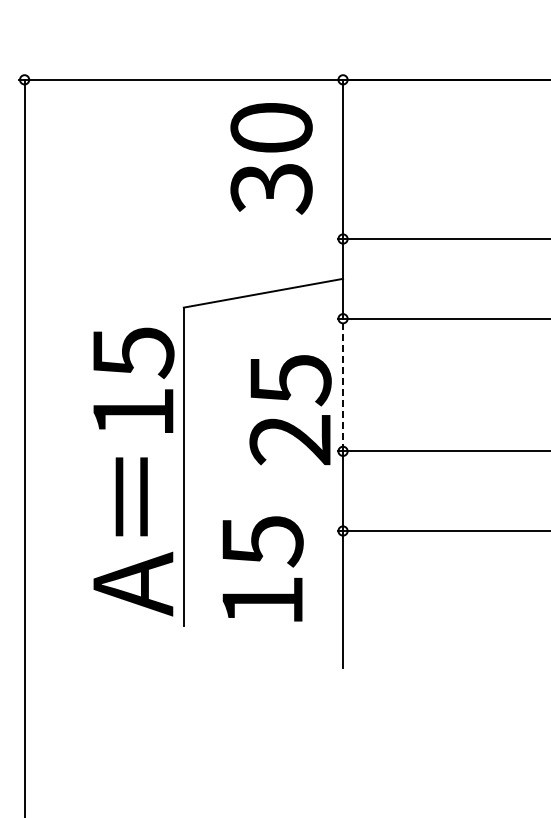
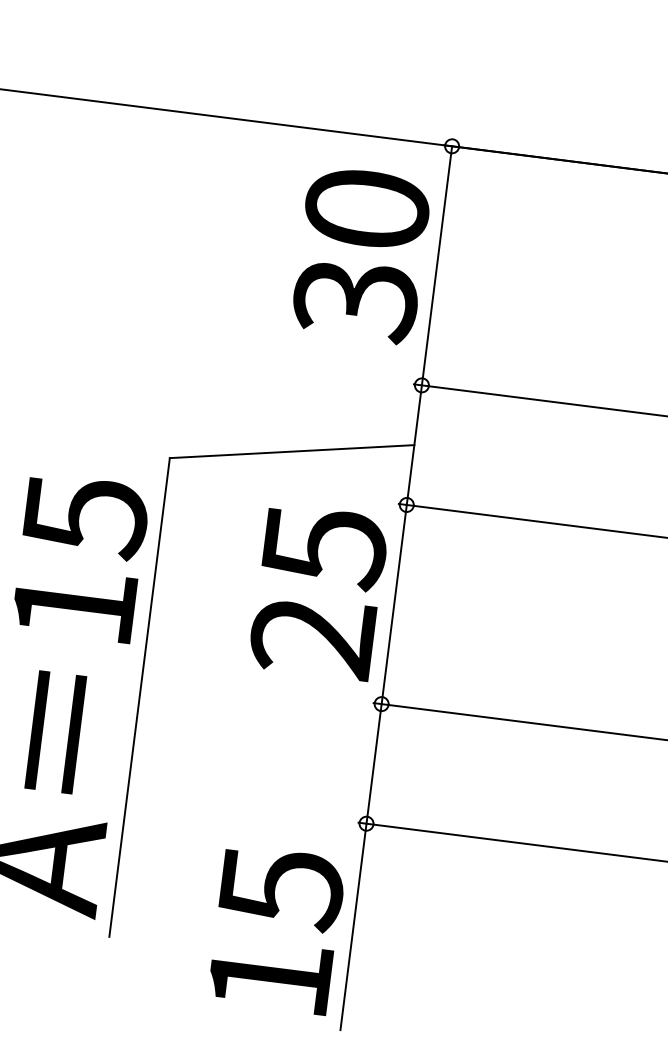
text: (271, 158) -> (361, 254), moved
line: (343, 384) -> (394, 603), dashed -> solid
text: (290, 410) -> (318, 592), moved
text: (262, 568) -> (276, 928), moved

